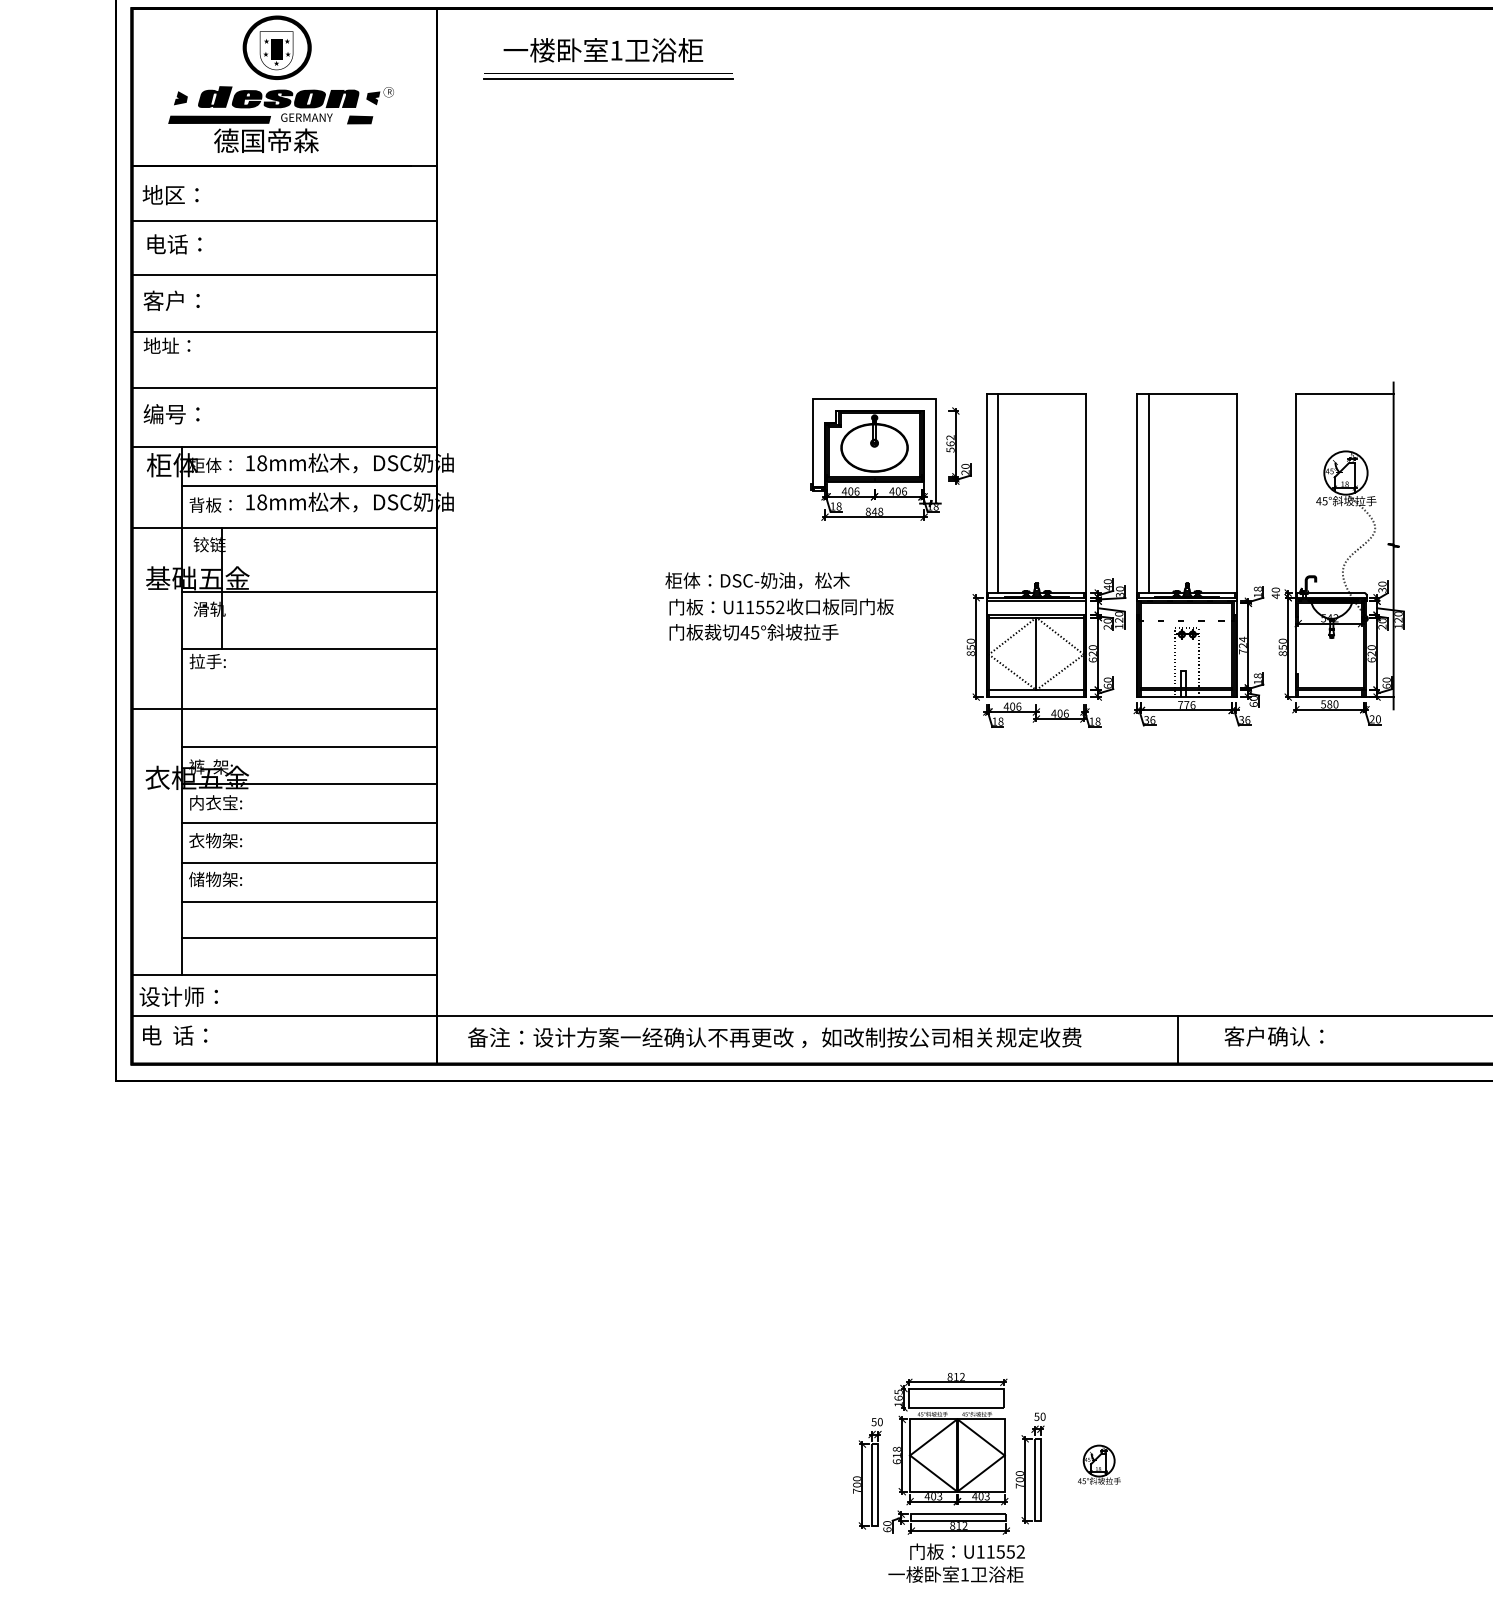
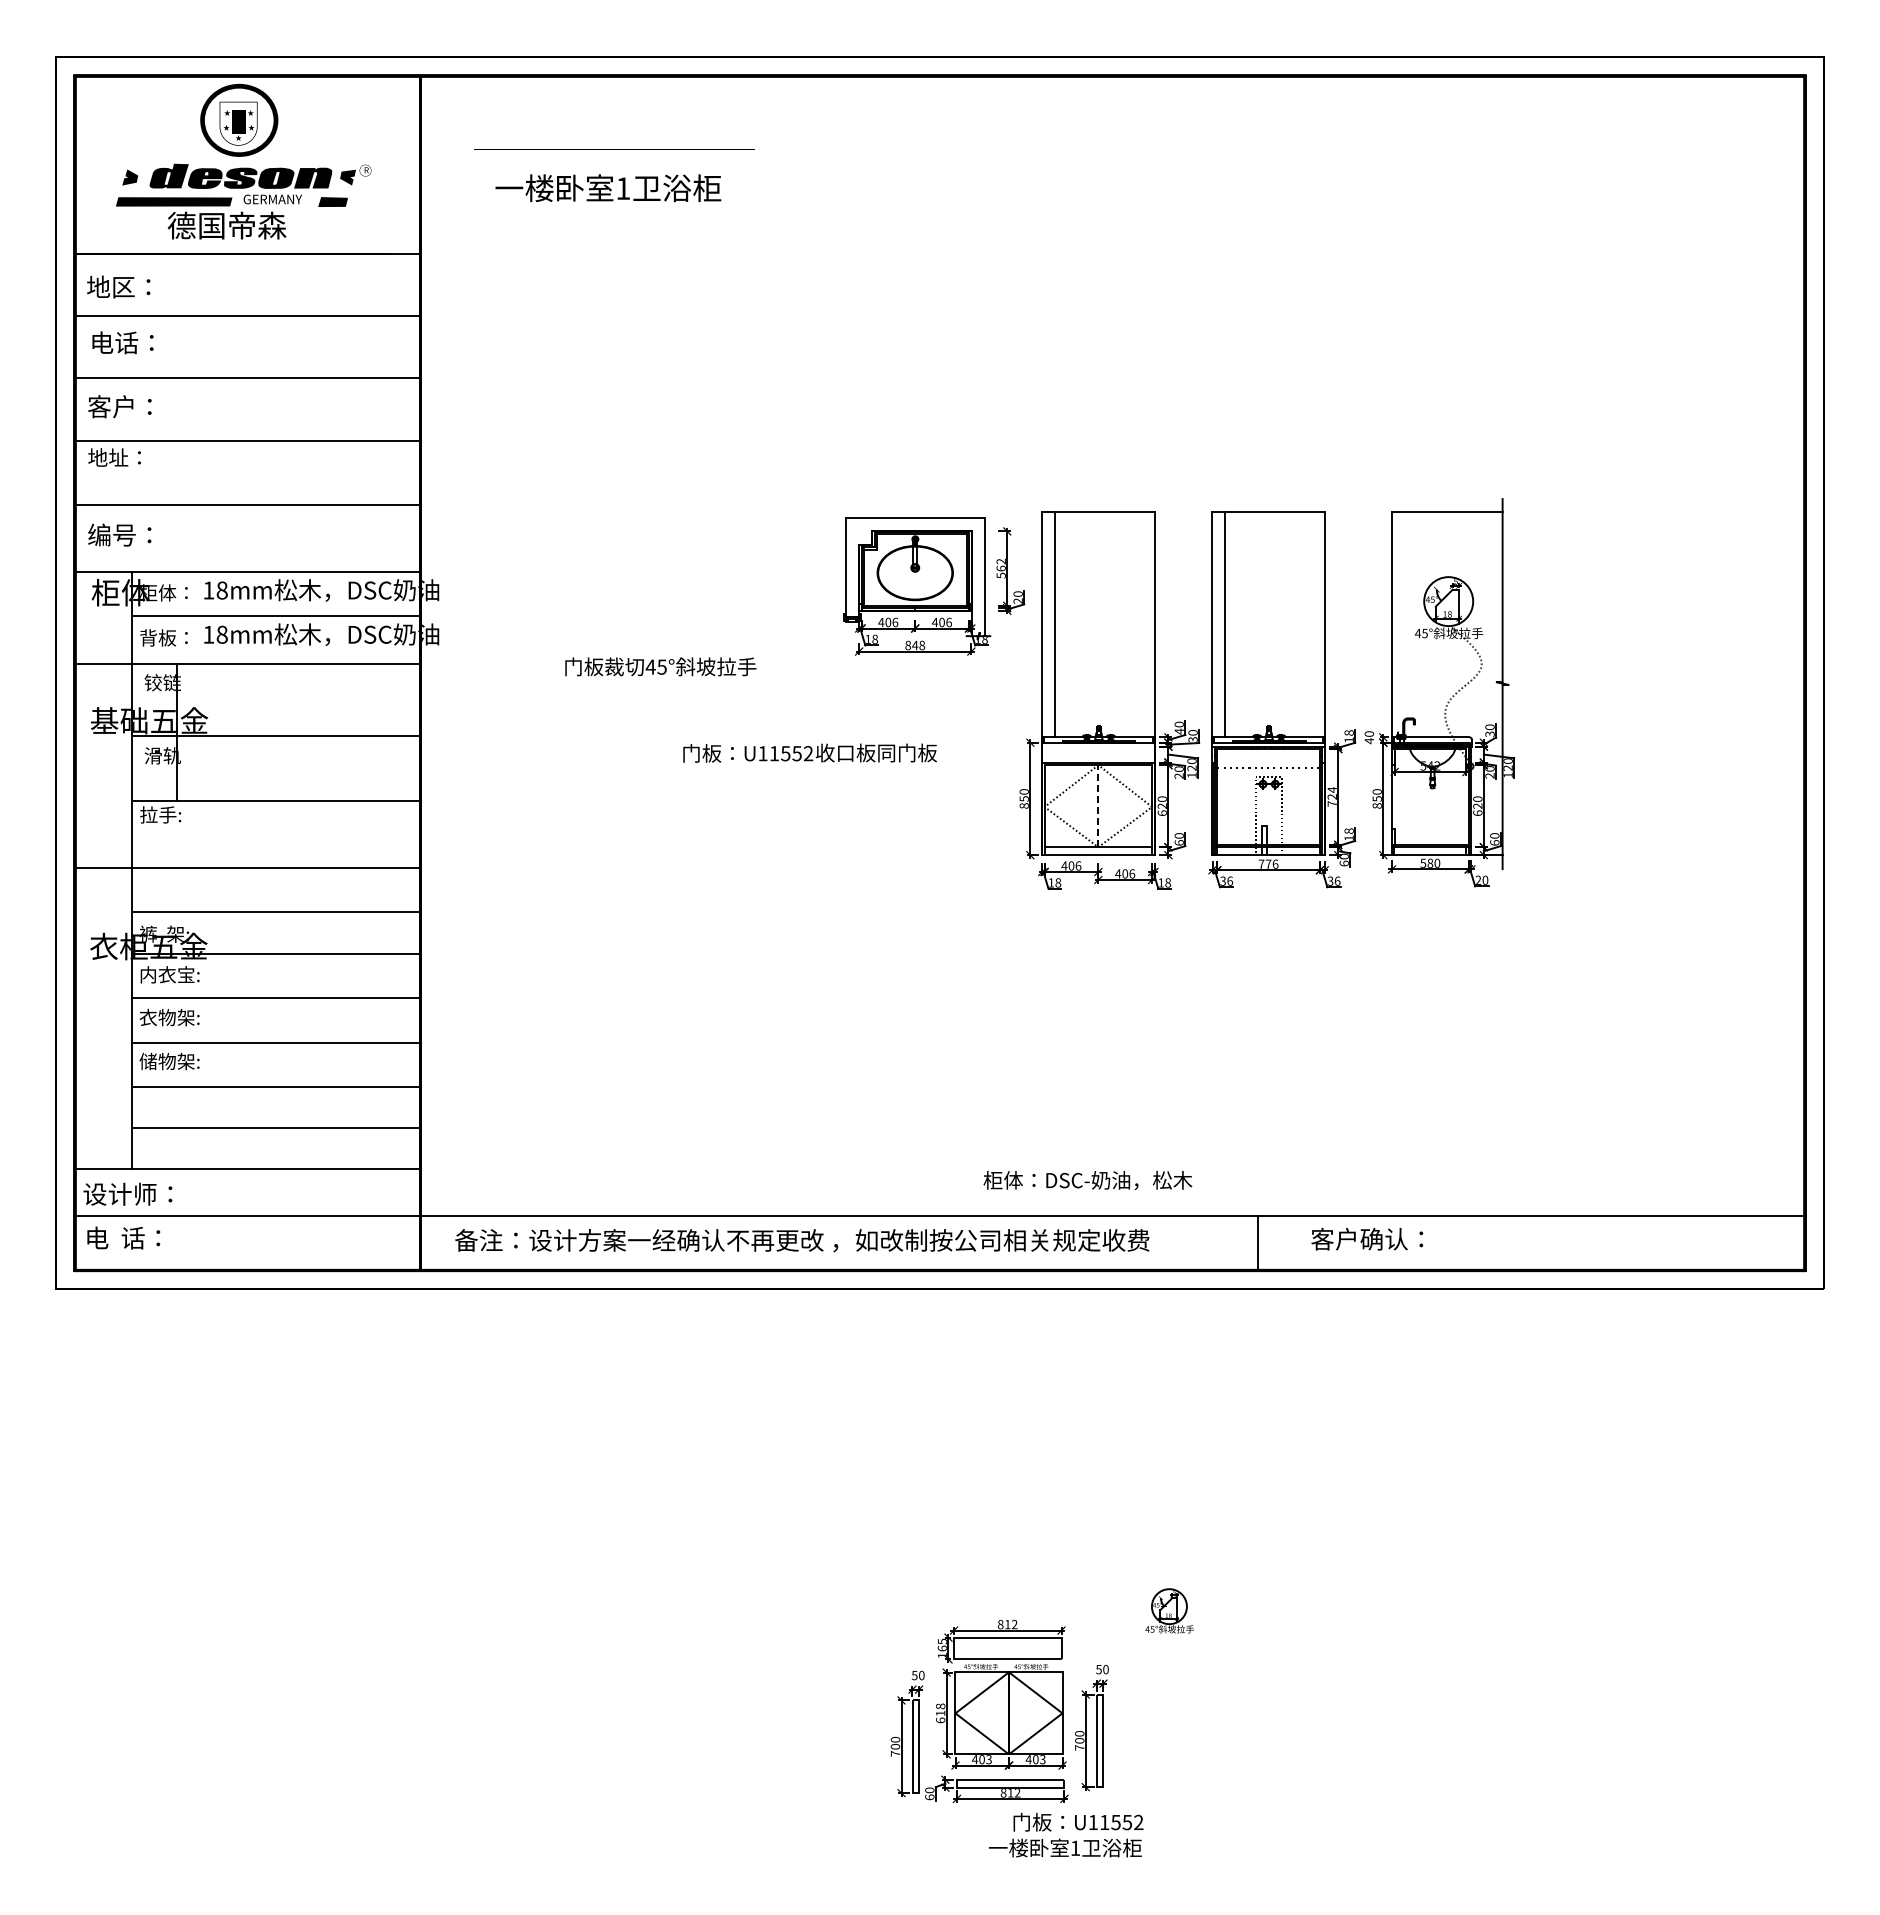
text: (603, 50) -> (608, 188), moved
line: (608, 78) -> (614, 155), removed
text: (757, 580) -> (1087, 1180), moved
line: (1036, 601) -> (1098, 746), removed
text: (753, 632) -> (660, 666), moved
line: (1036, 653) -> (1098, 805), solid -> dashed
part: (1099, 1464) -> (1169, 1610), moved
text: (956, 1562) -> (1066, 1834), moved

